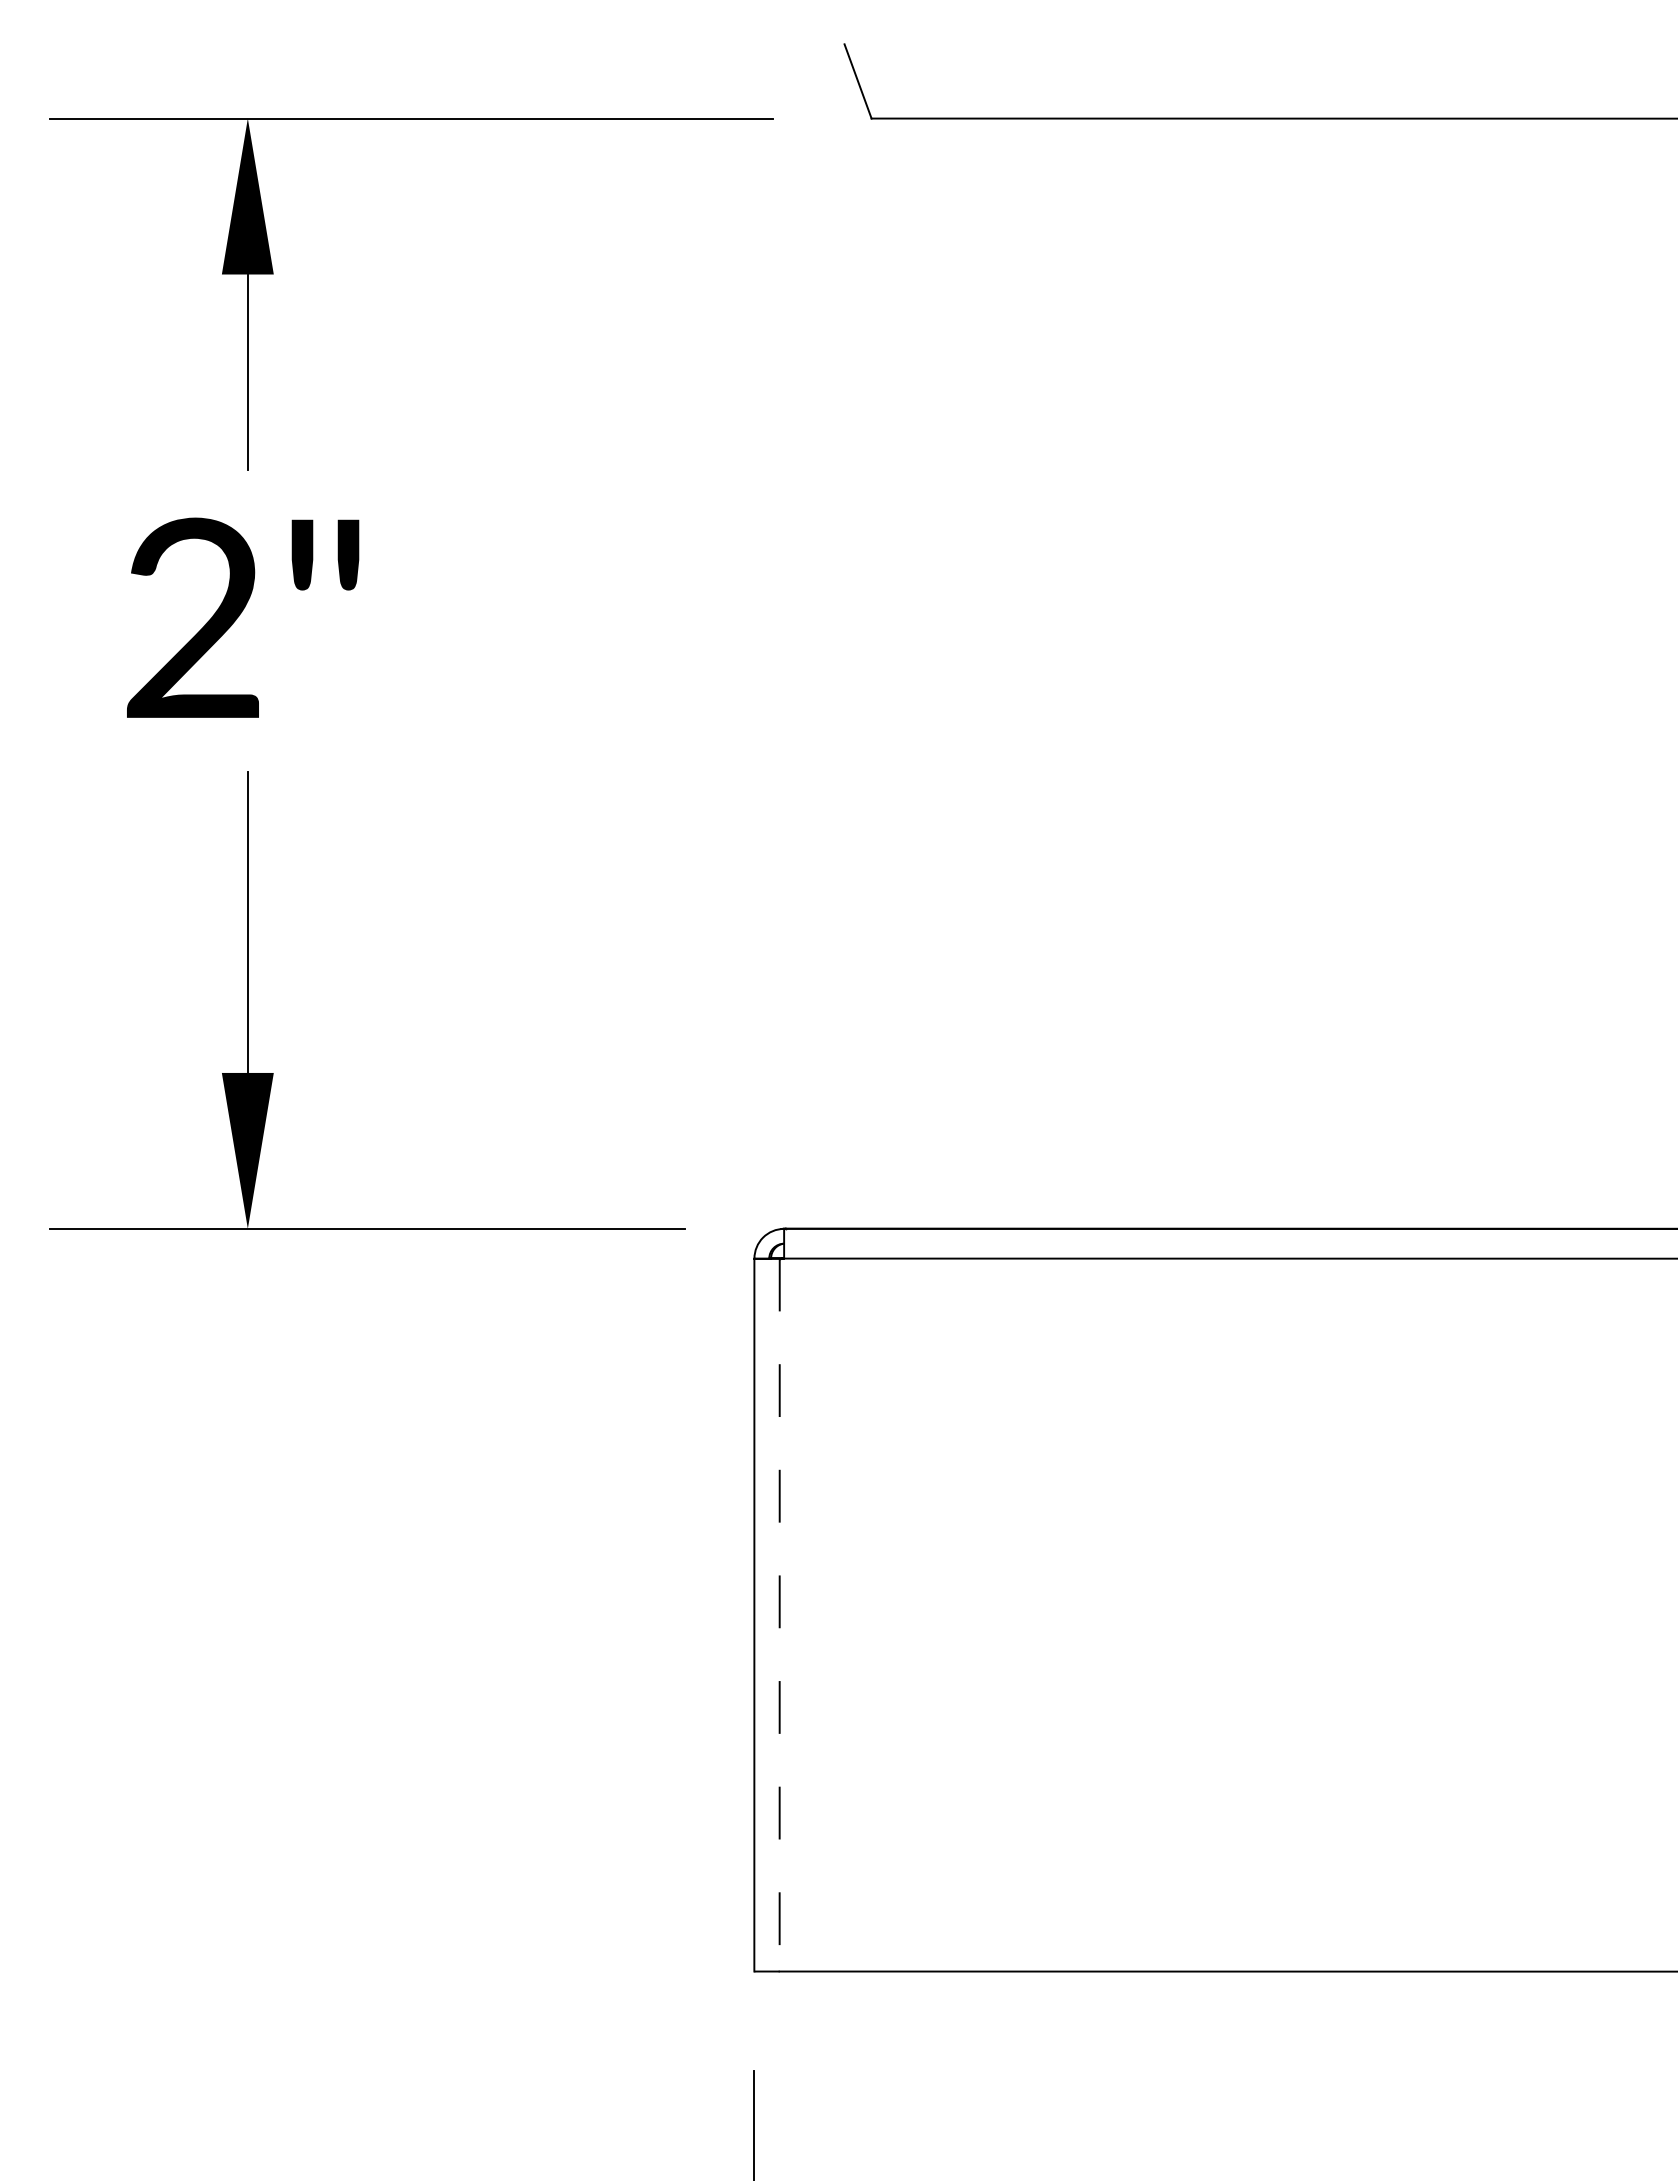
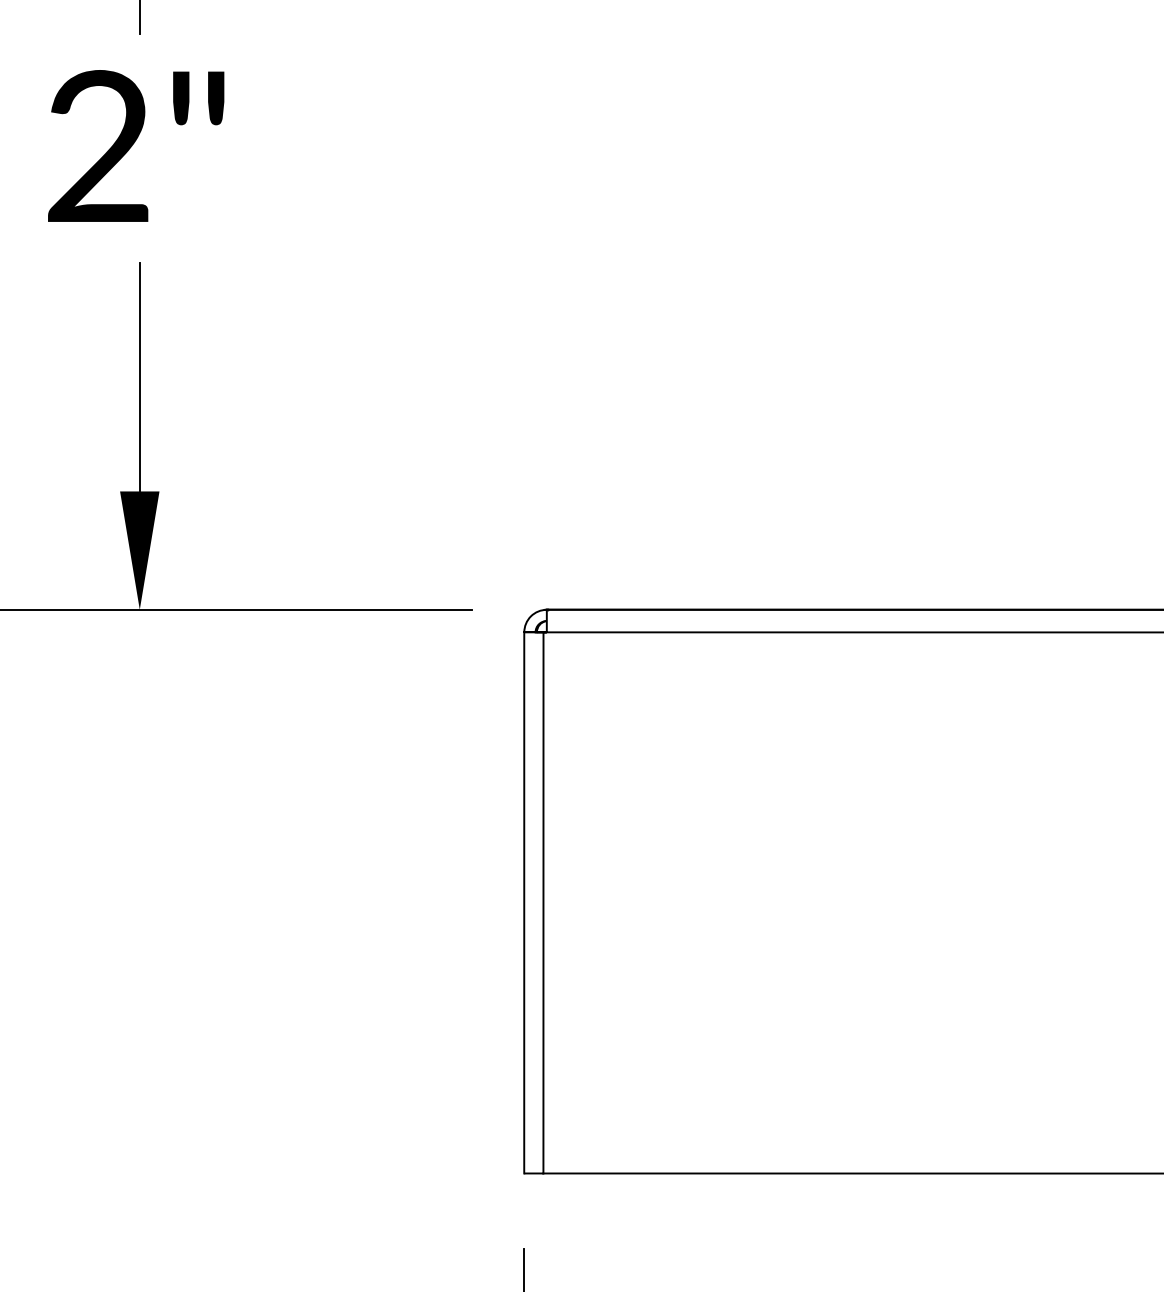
line: (779, 1615) -> (543, 903), dashed -> solid

